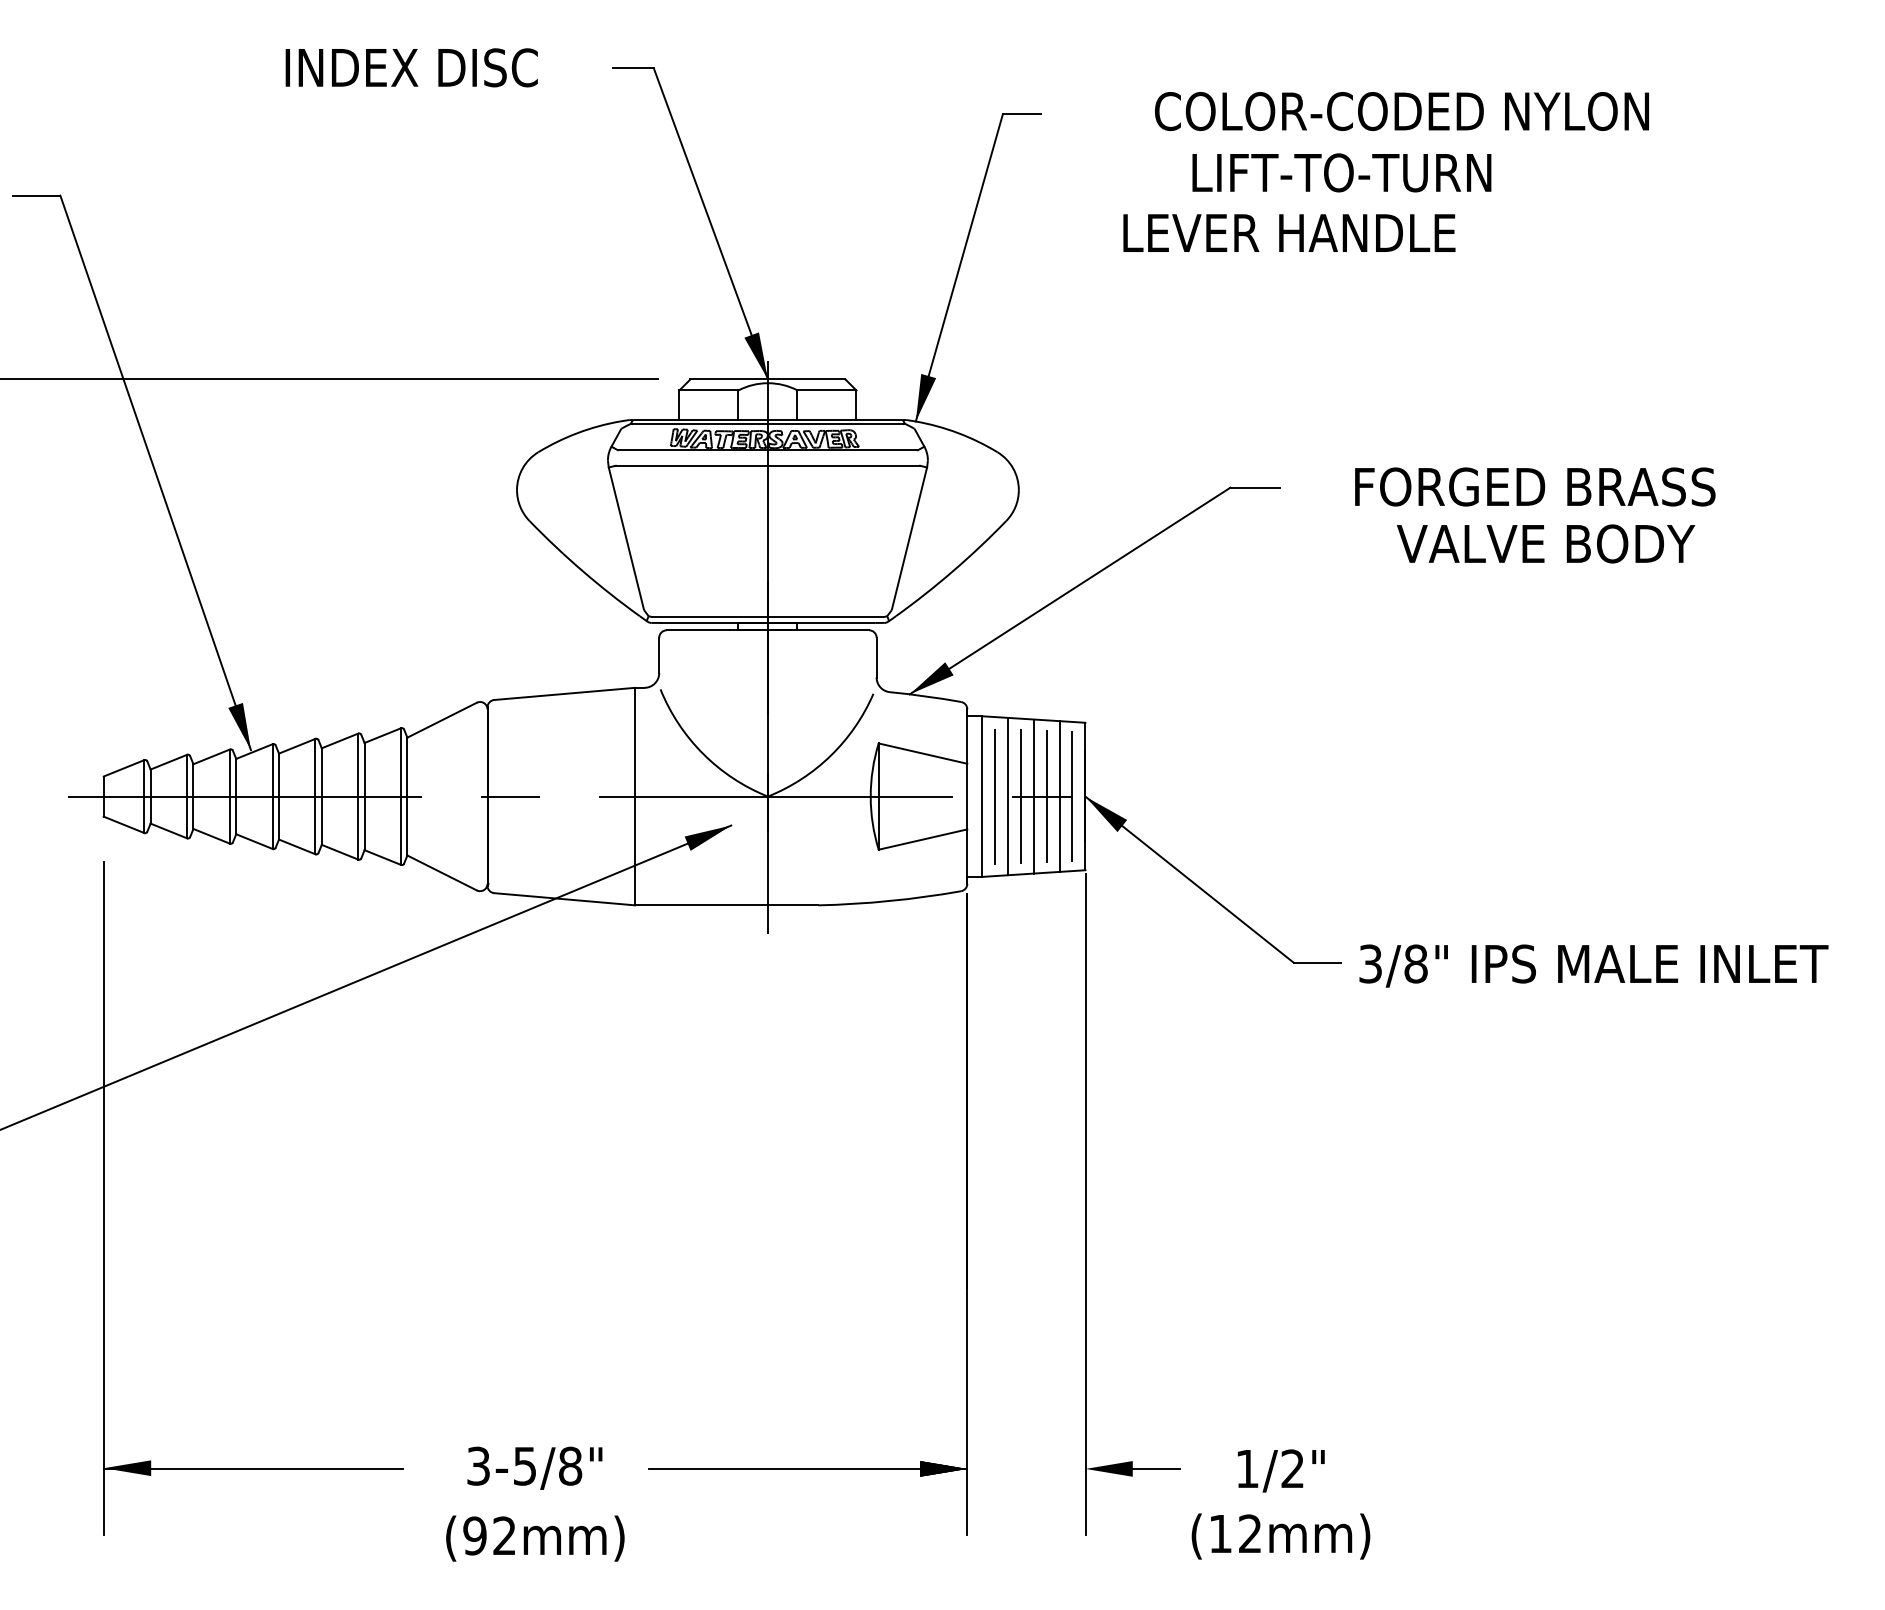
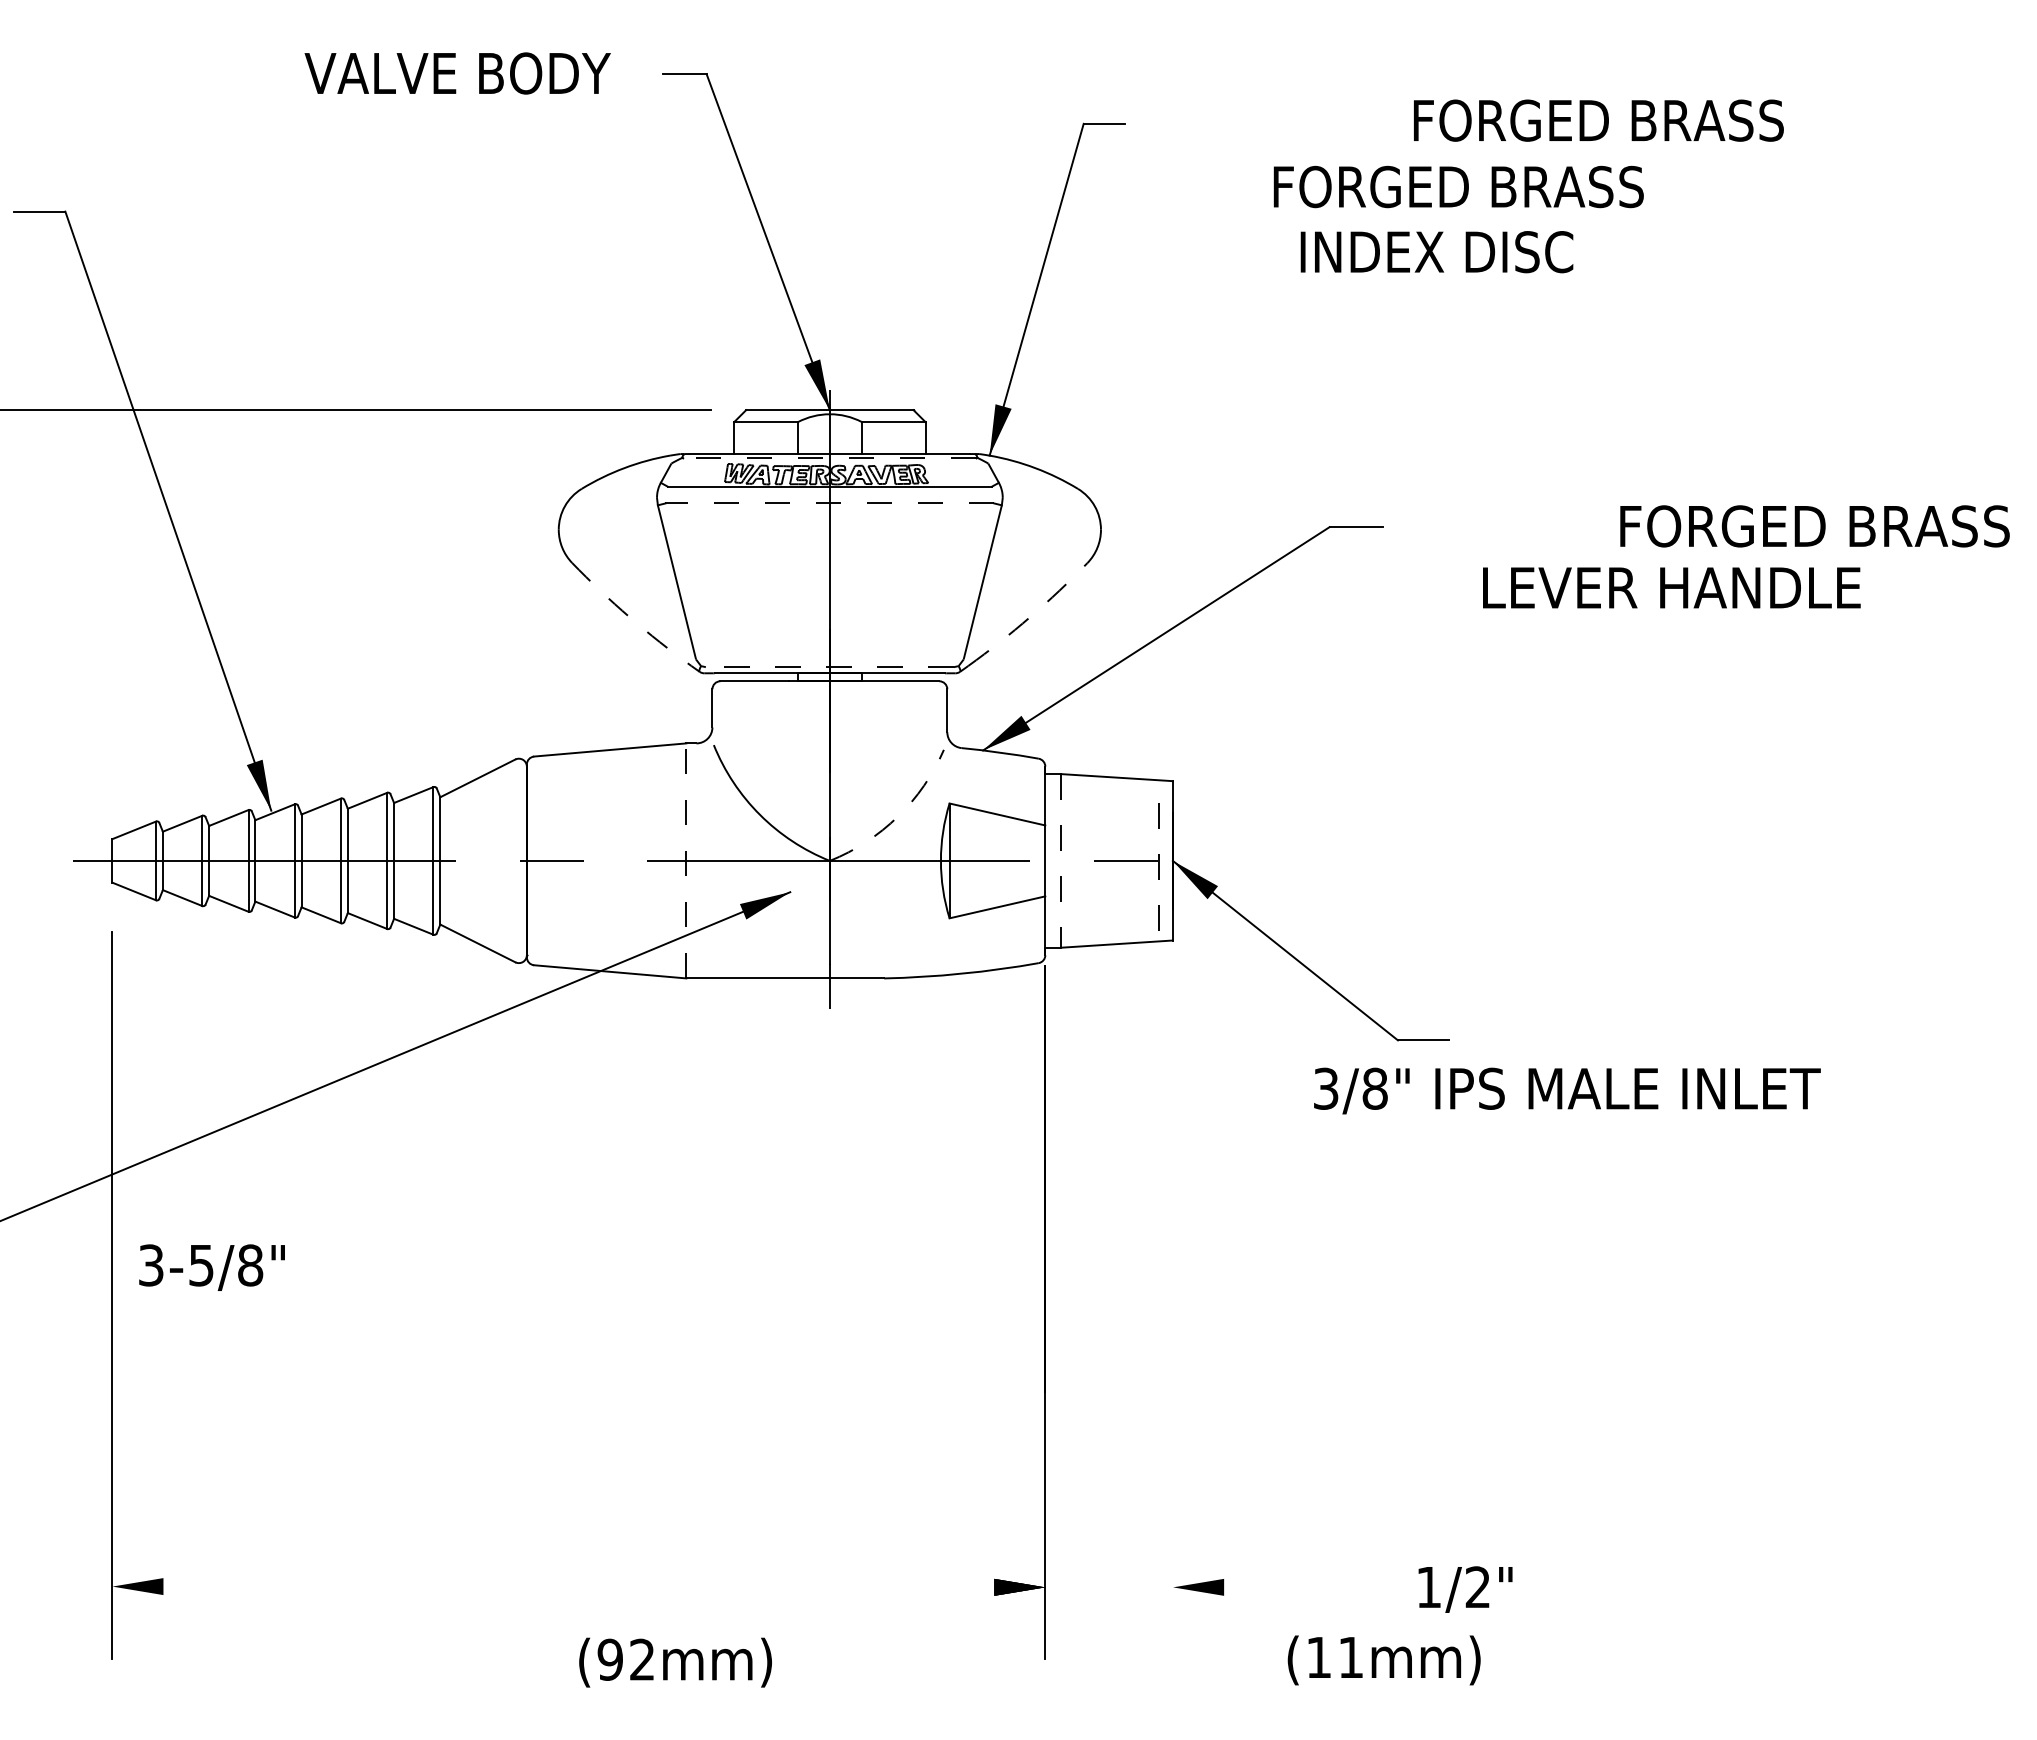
text: (423, 67) -> (457, 73), INDEX DISC -> VALVE BODY
text: (1402, 111) -> (1515, 120), COLOR-CODED NYLON -> FORGED BRASS
text: (1349, 172) -> (1458, 186), LIFT-TO-TURN -> FORGED BRASS
text: (1289, 233) -> (1393, 252), LEVER HANDLE -> INDEX DISC
line: (767, 424) -> (829, 458), solid -> dashed
line: (767, 465) -> (829, 503), solid -> dashed
text: (1534, 487) -> (1814, 526), moved
text: (1546, 543) -> (1671, 587), VALVE BODY -> LEVER HANDLE
arc: (582, 571) -> (629, 617), solid -> dashed
arc: (953, 571) -> (1030, 617), solid -> dashed
line: (767, 617) -> (829, 667), solid -> dashed
arc: (830, 755) -> (897, 816), solid -> dashed
line: (635, 796) -> (686, 860), solid -> dashed
line: (982, 796) -> (1061, 860), solid -> dashed
line: (995, 796) -> (1075, 860), removed
line: (1008, 796) -> (1089, 860), removed
line: (1021, 796) -> (1103, 860), removed
line: (1034, 796) -> (1117, 860), removed
line: (1047, 796) -> (1131, 860), removed
line: (1059, 796) -> (1144, 860), removed
line: (1072, 796) -> (1158, 860), solid -> dashed
text: (1594, 965) -> (1567, 1090), moved
line: (1085, 1204) -> (1173, 1301), removed
text: (534, 1468) -> (211, 1267), moved
line: (253, 1469) -> (273, 1587), removed
line: (808, 1469) -> (873, 1587), removed
line: (1156, 1469) -> (1249, 1587), removed
text: (1281, 1470) -> (1465, 1589), moved
text: (1249, 1532) -> (1350, 1656), (12mm) -> (11mm)
text: (535, 1538) -> (675, 1662), moved

